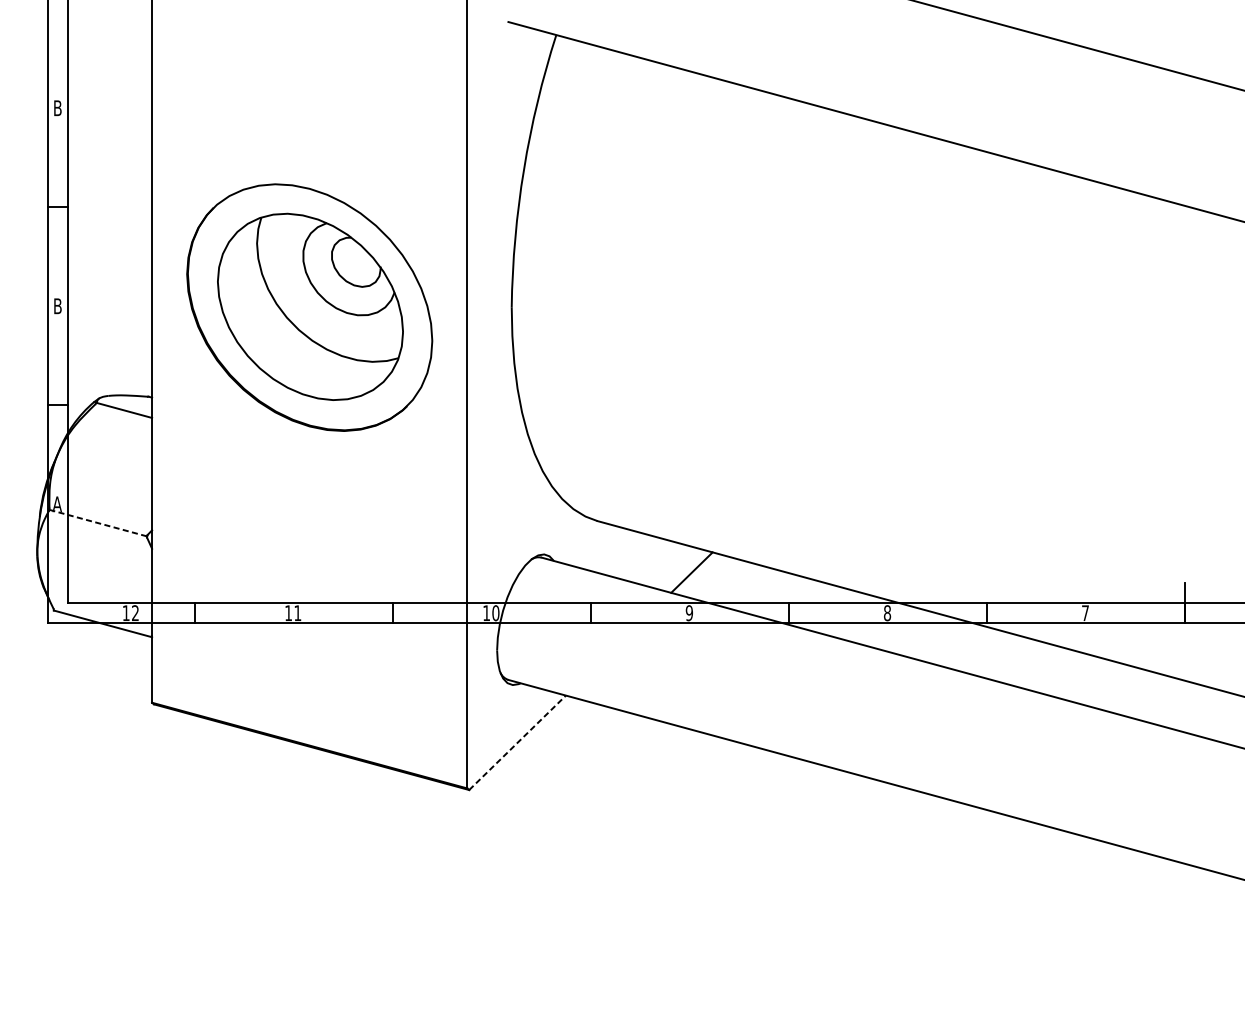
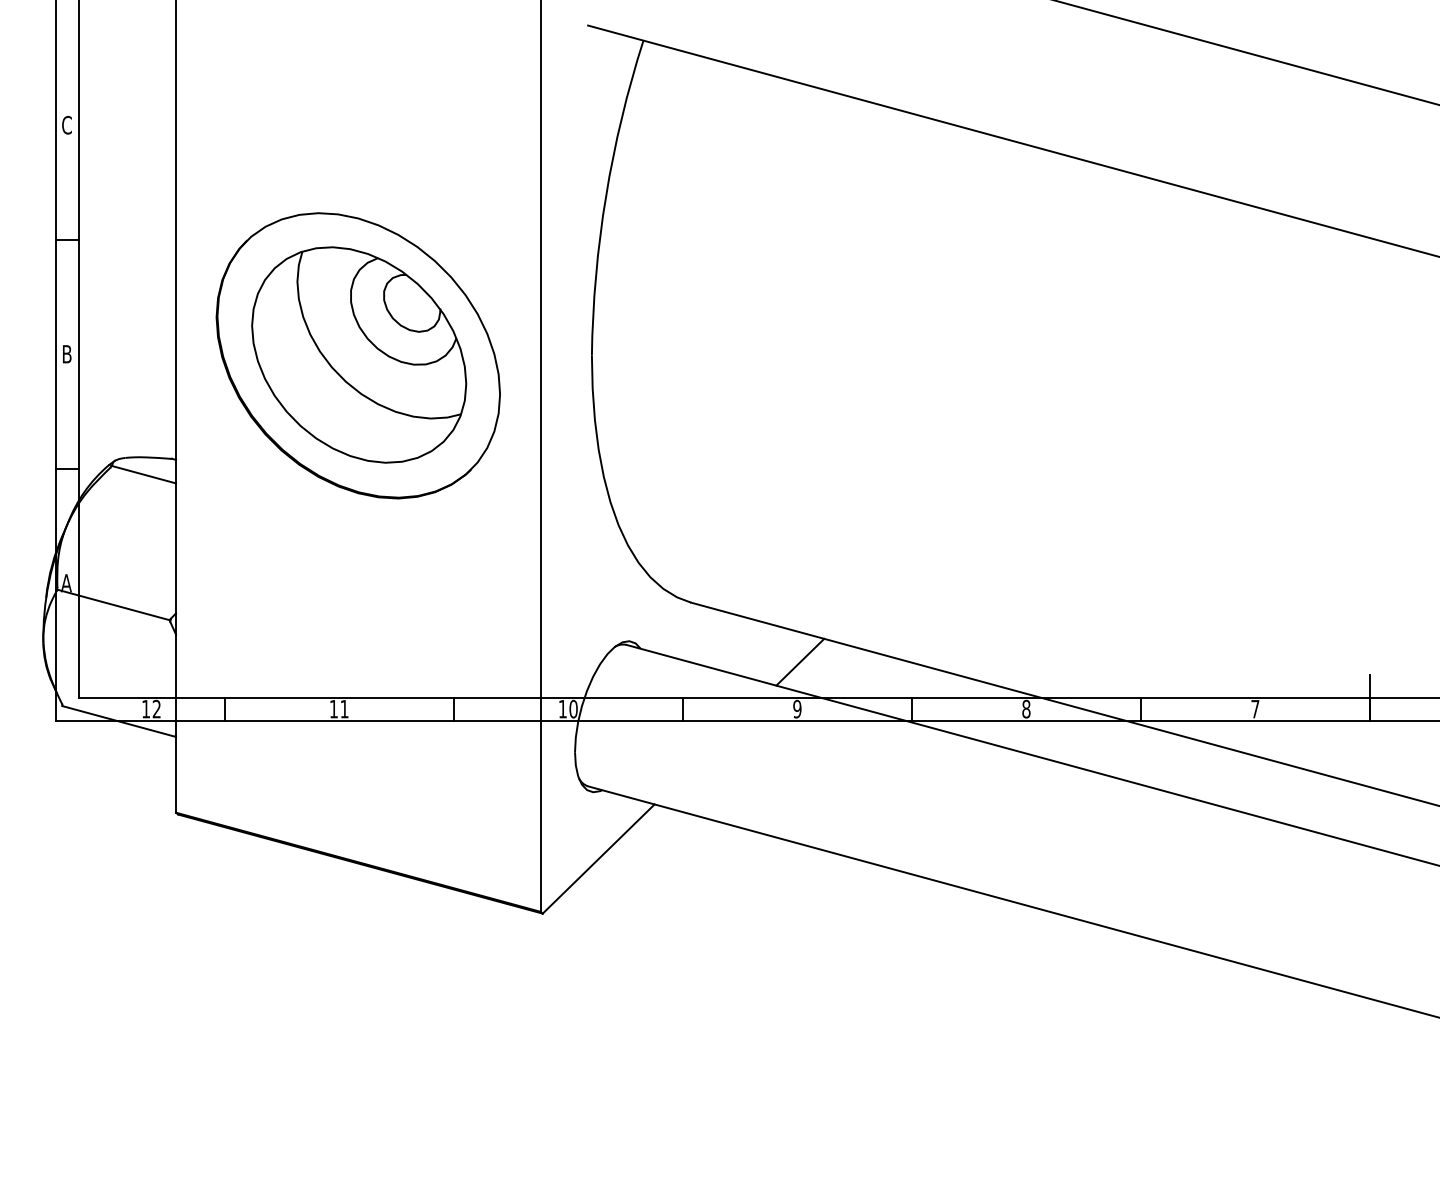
text: (57, 107) -> (66, 124), B -> C
line: (97, 522) -> (113, 604), dashed -> solid
line: (518, 742) -> (599, 858), dashed -> solid

